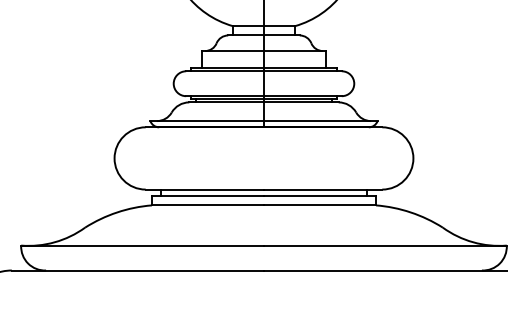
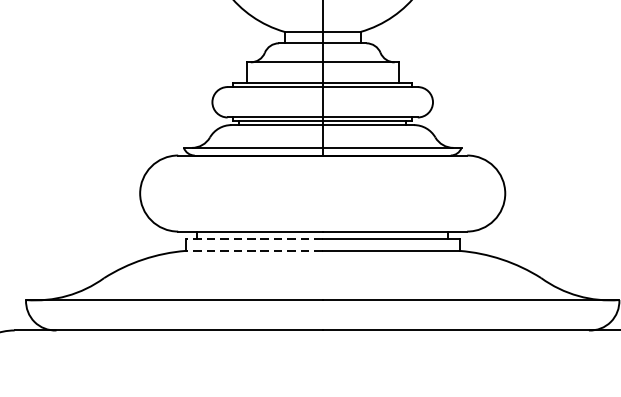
line: (207, 195) -> (253, 238), solid -> dashed
line: (207, 205) -> (253, 251), solid -> dashed

